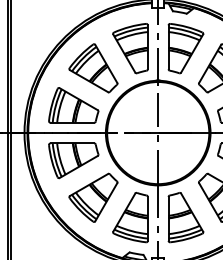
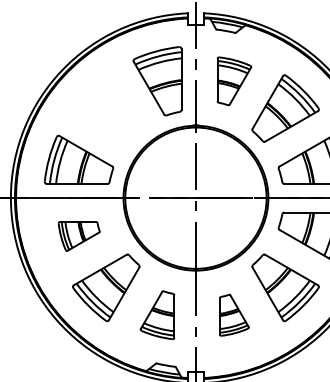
part: (186, 48) -> (234, 81), size x0.7
part: (93, 68) -> (106, 108), removed
part: (74, 160) -> (79, 236), size x0.6
part: (130, 217) -> (157, 315), size x0.7
part: (186, 217) -> (234, 315), size x0.6

